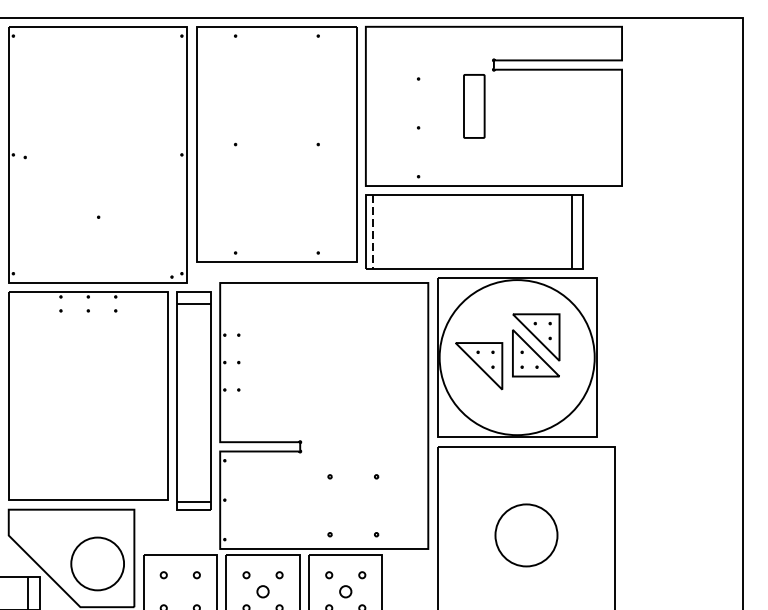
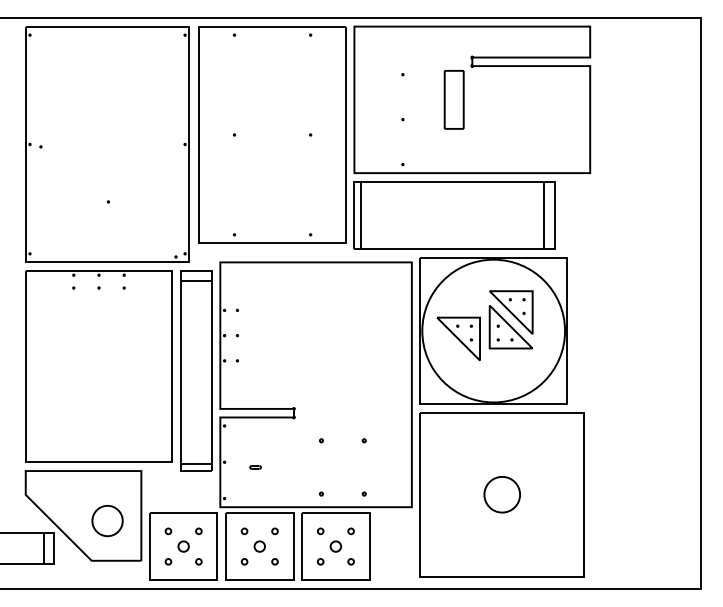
line: (373, 232) -> (361, 215), dashed -> solid
part: (258, 505) -> (255, 467), added
circle: (526, 535) -> (502, 494), size x0.62
circle: (97, 563) -> (107, 520), size x0.62
circle: (180, 591) -> (183, 546), added

